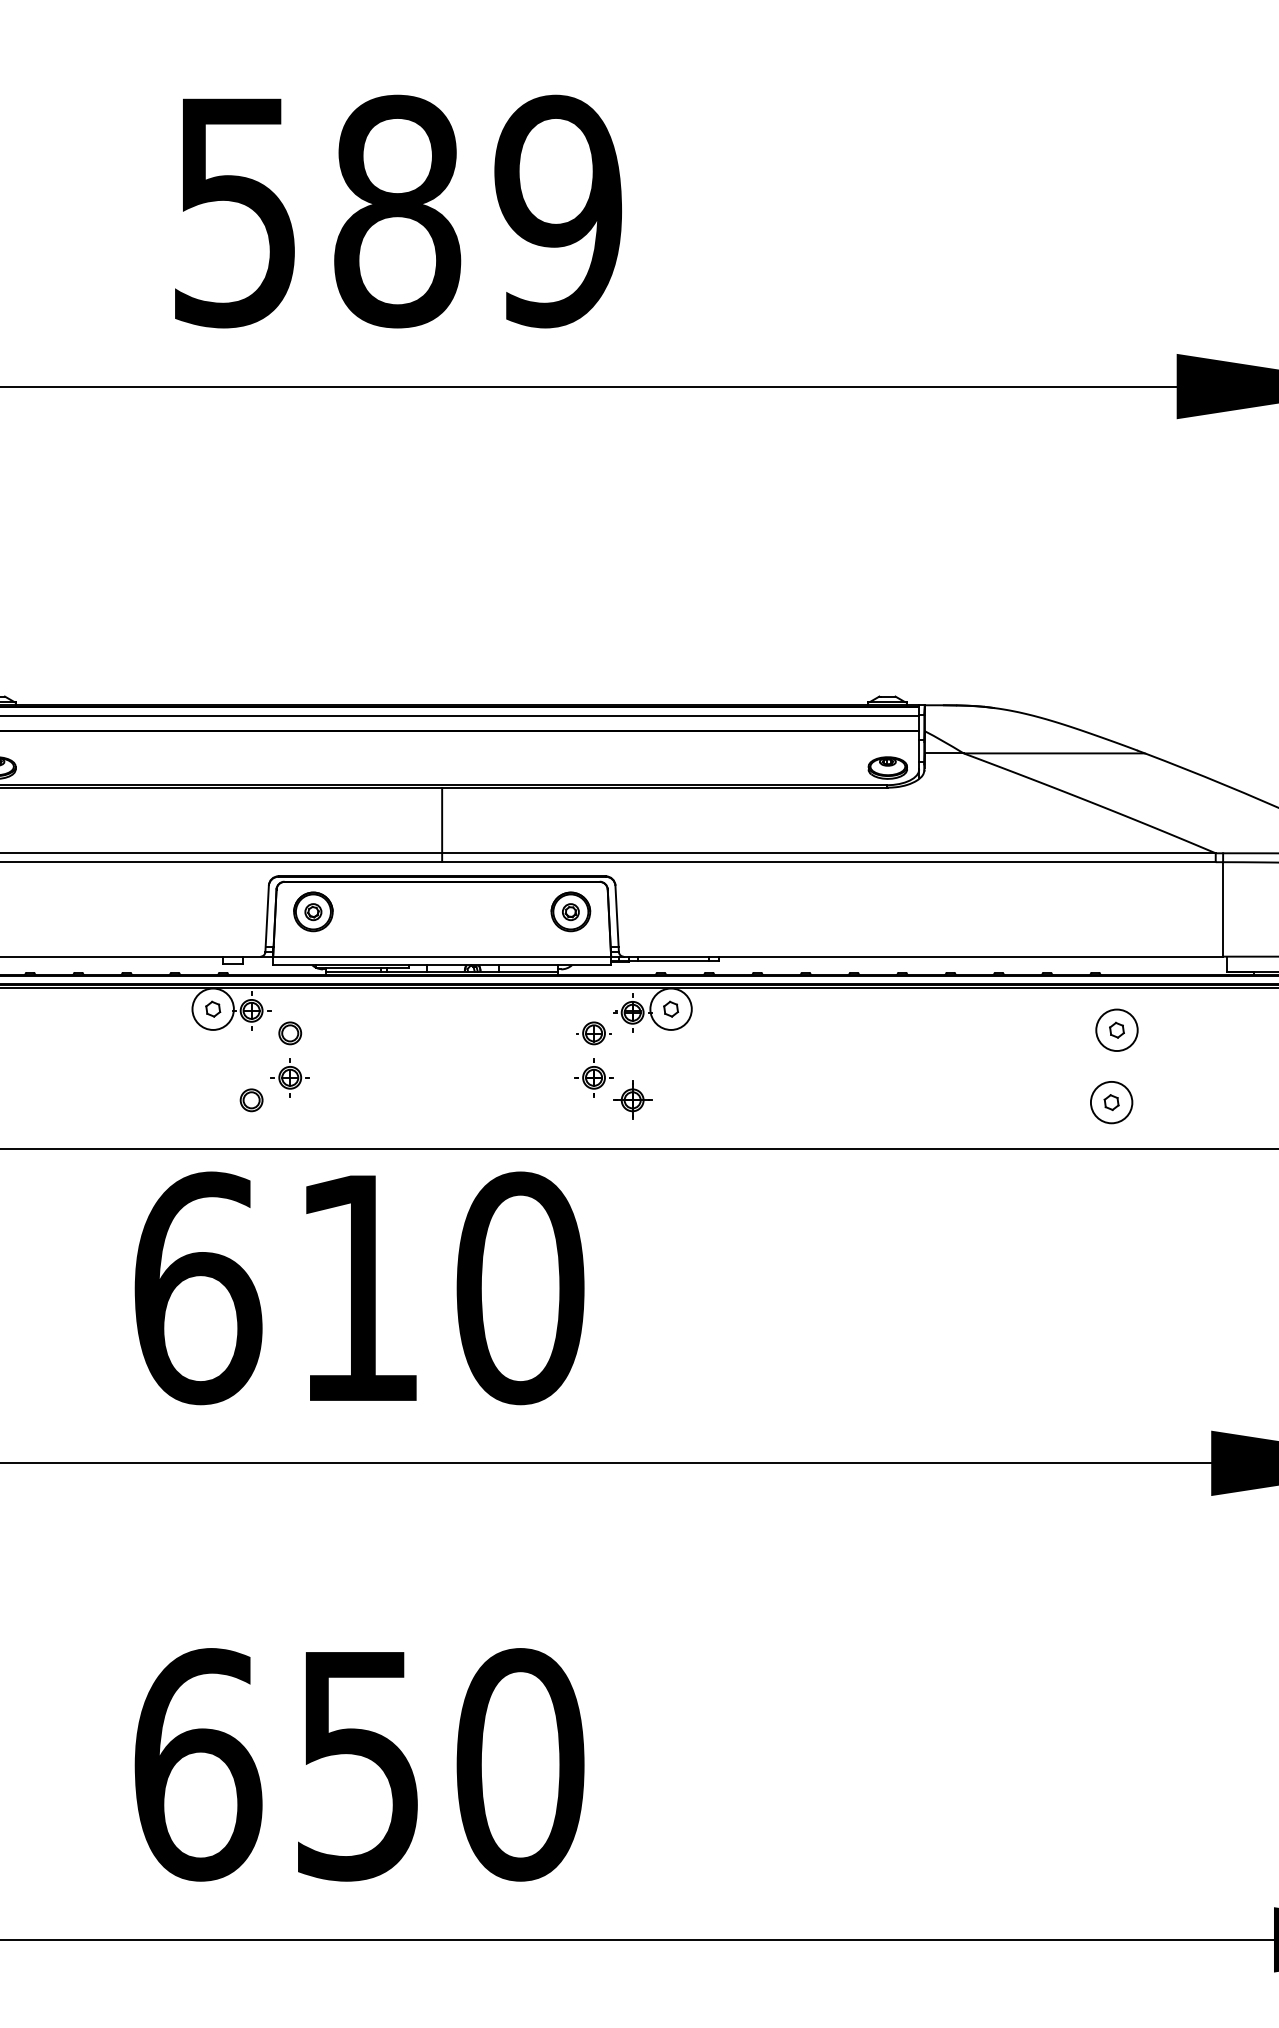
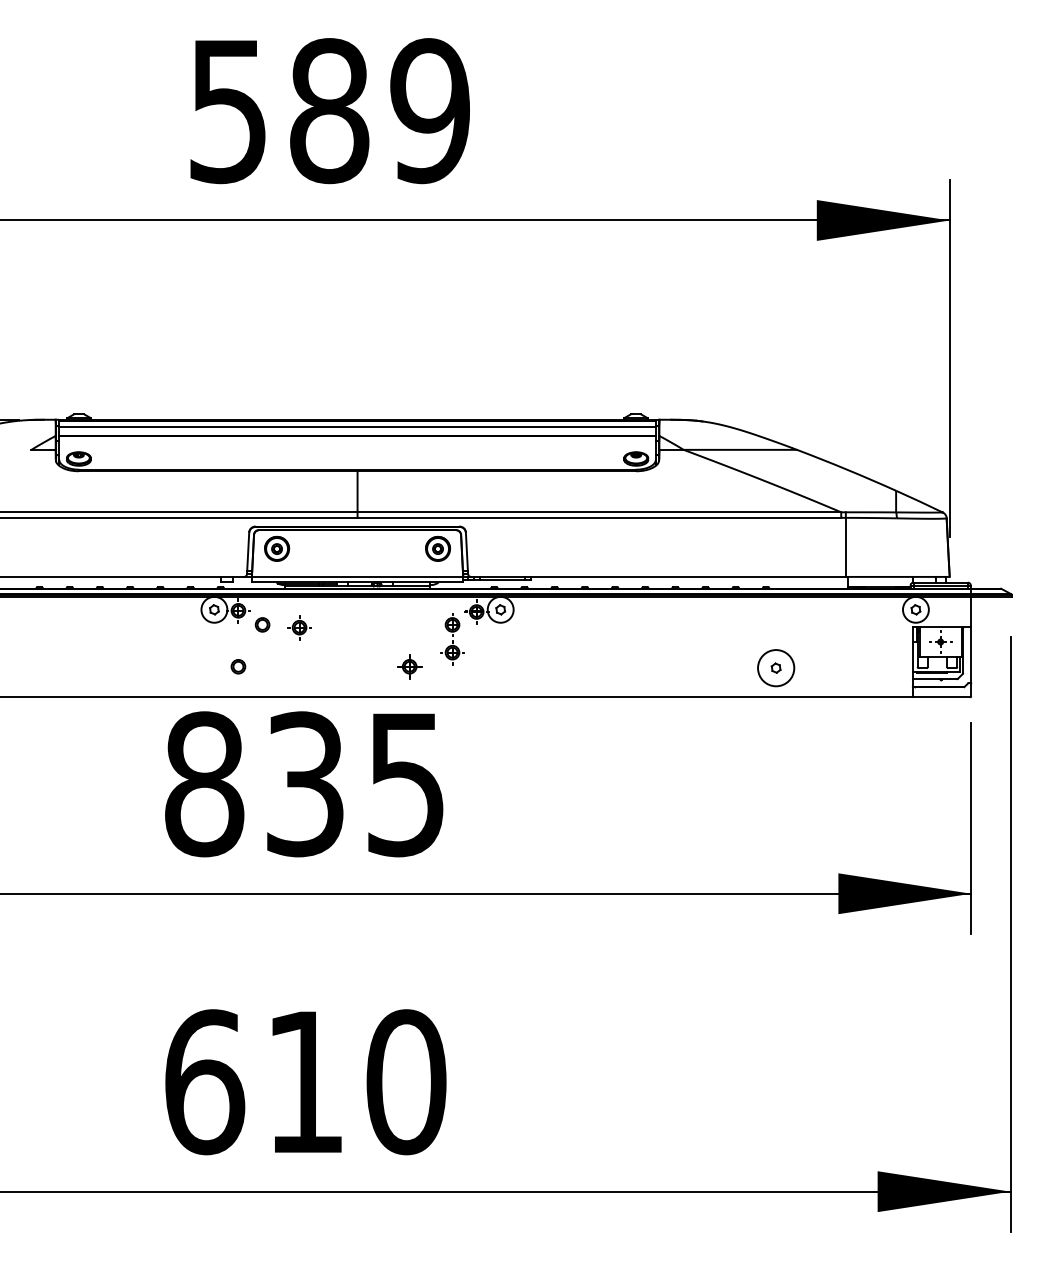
part: (1117, 1029) -> (779, 622), removed
part: (290, 1077) -> (299, 627), moved
part: (632, 1099) -> (409, 666), moved
circle: (1112, 1103) -> (776, 668), size x1.4
text: (358, 1288) -> (305, 784), 610 -> 835
text: (357, 1766) -> (304, 1083), 650 -> 610

